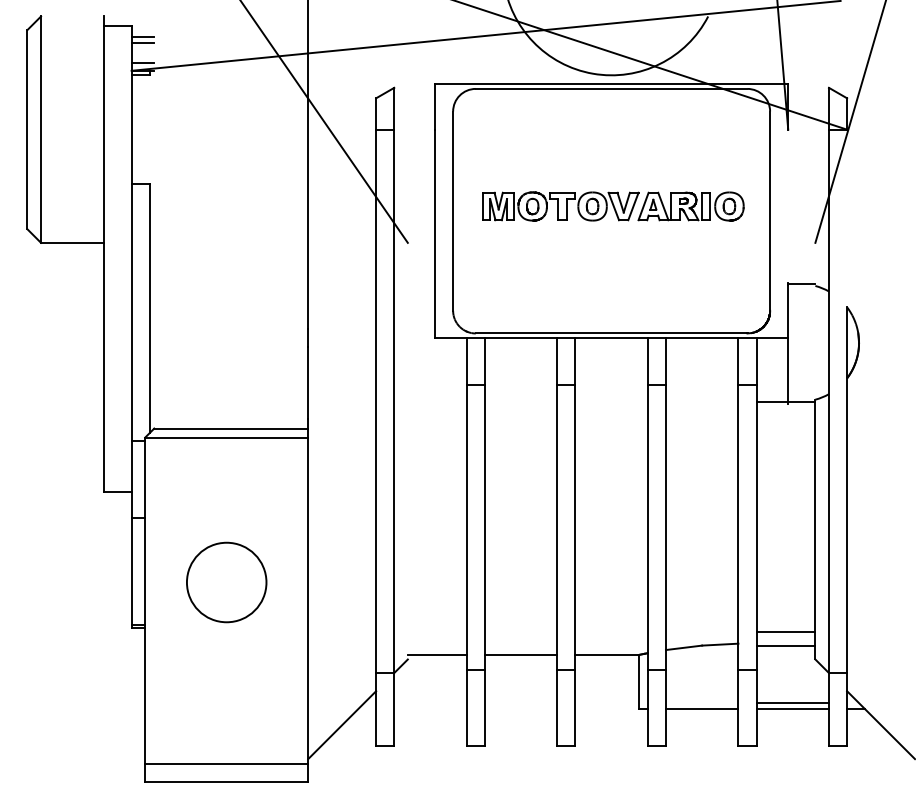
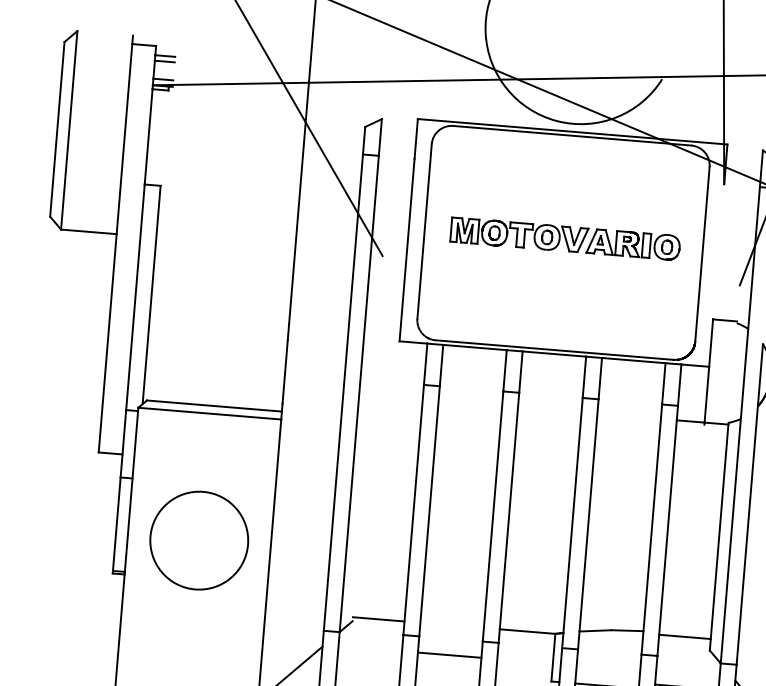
circle: (226, 582) -> (199, 540), size x1.4
line: (785, 631) -> (685, 623), removed
line: (520, 654) -> (449, 654), moved

